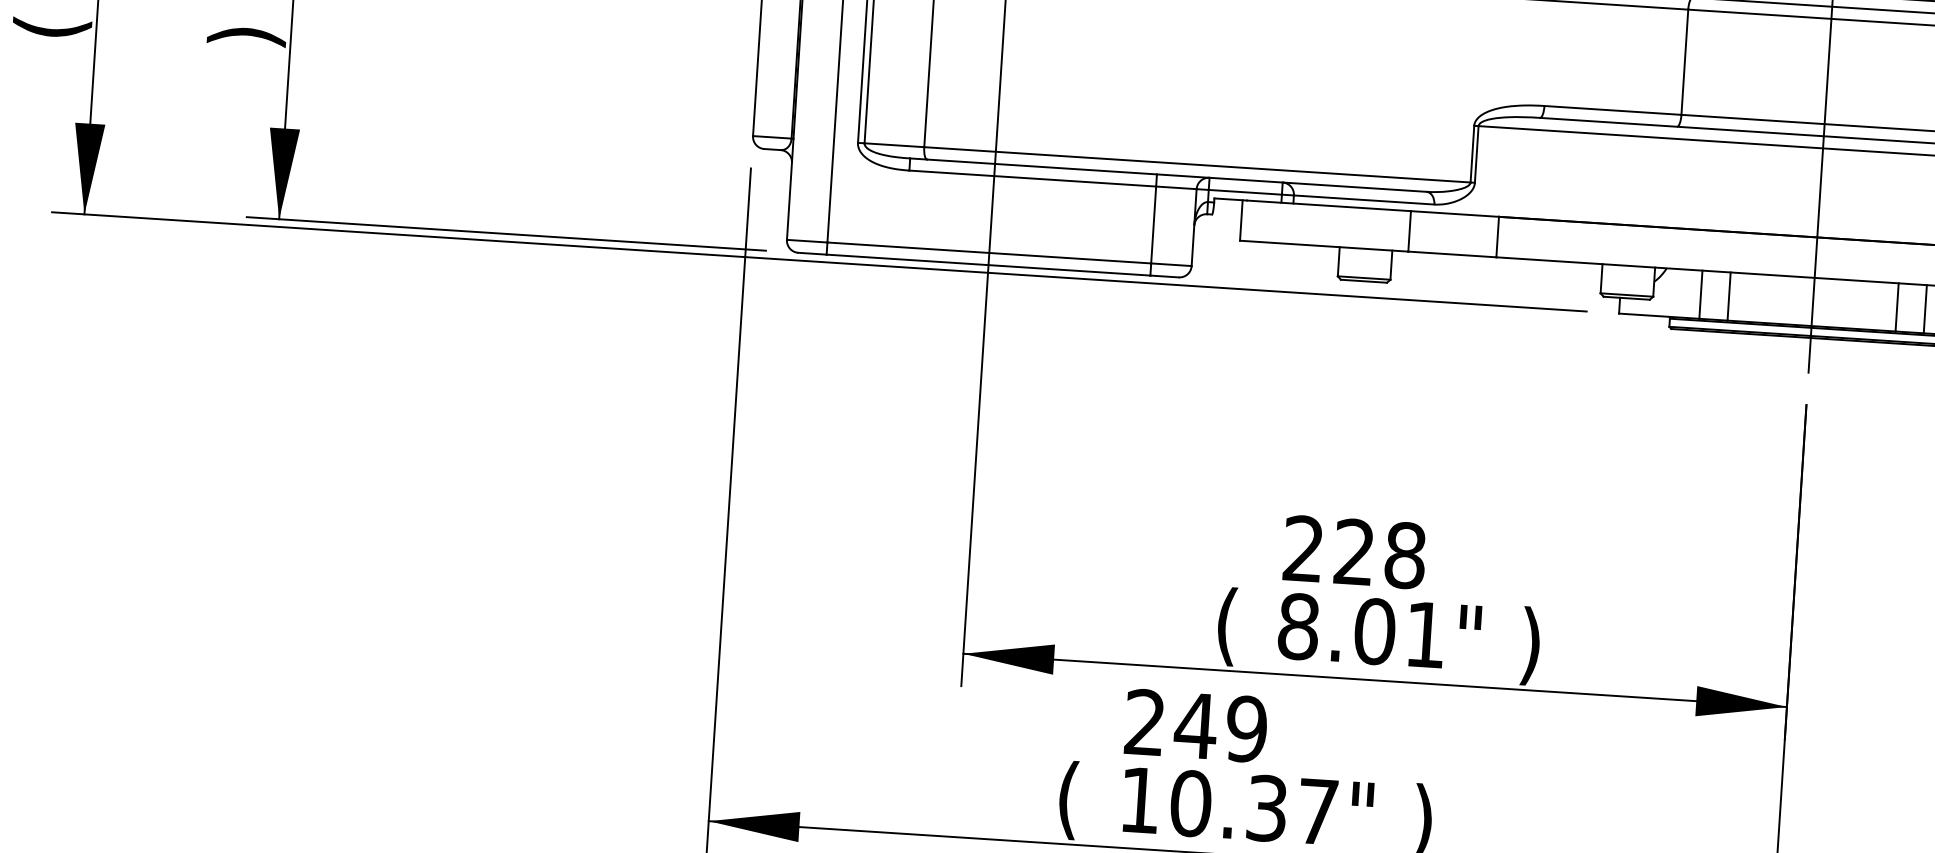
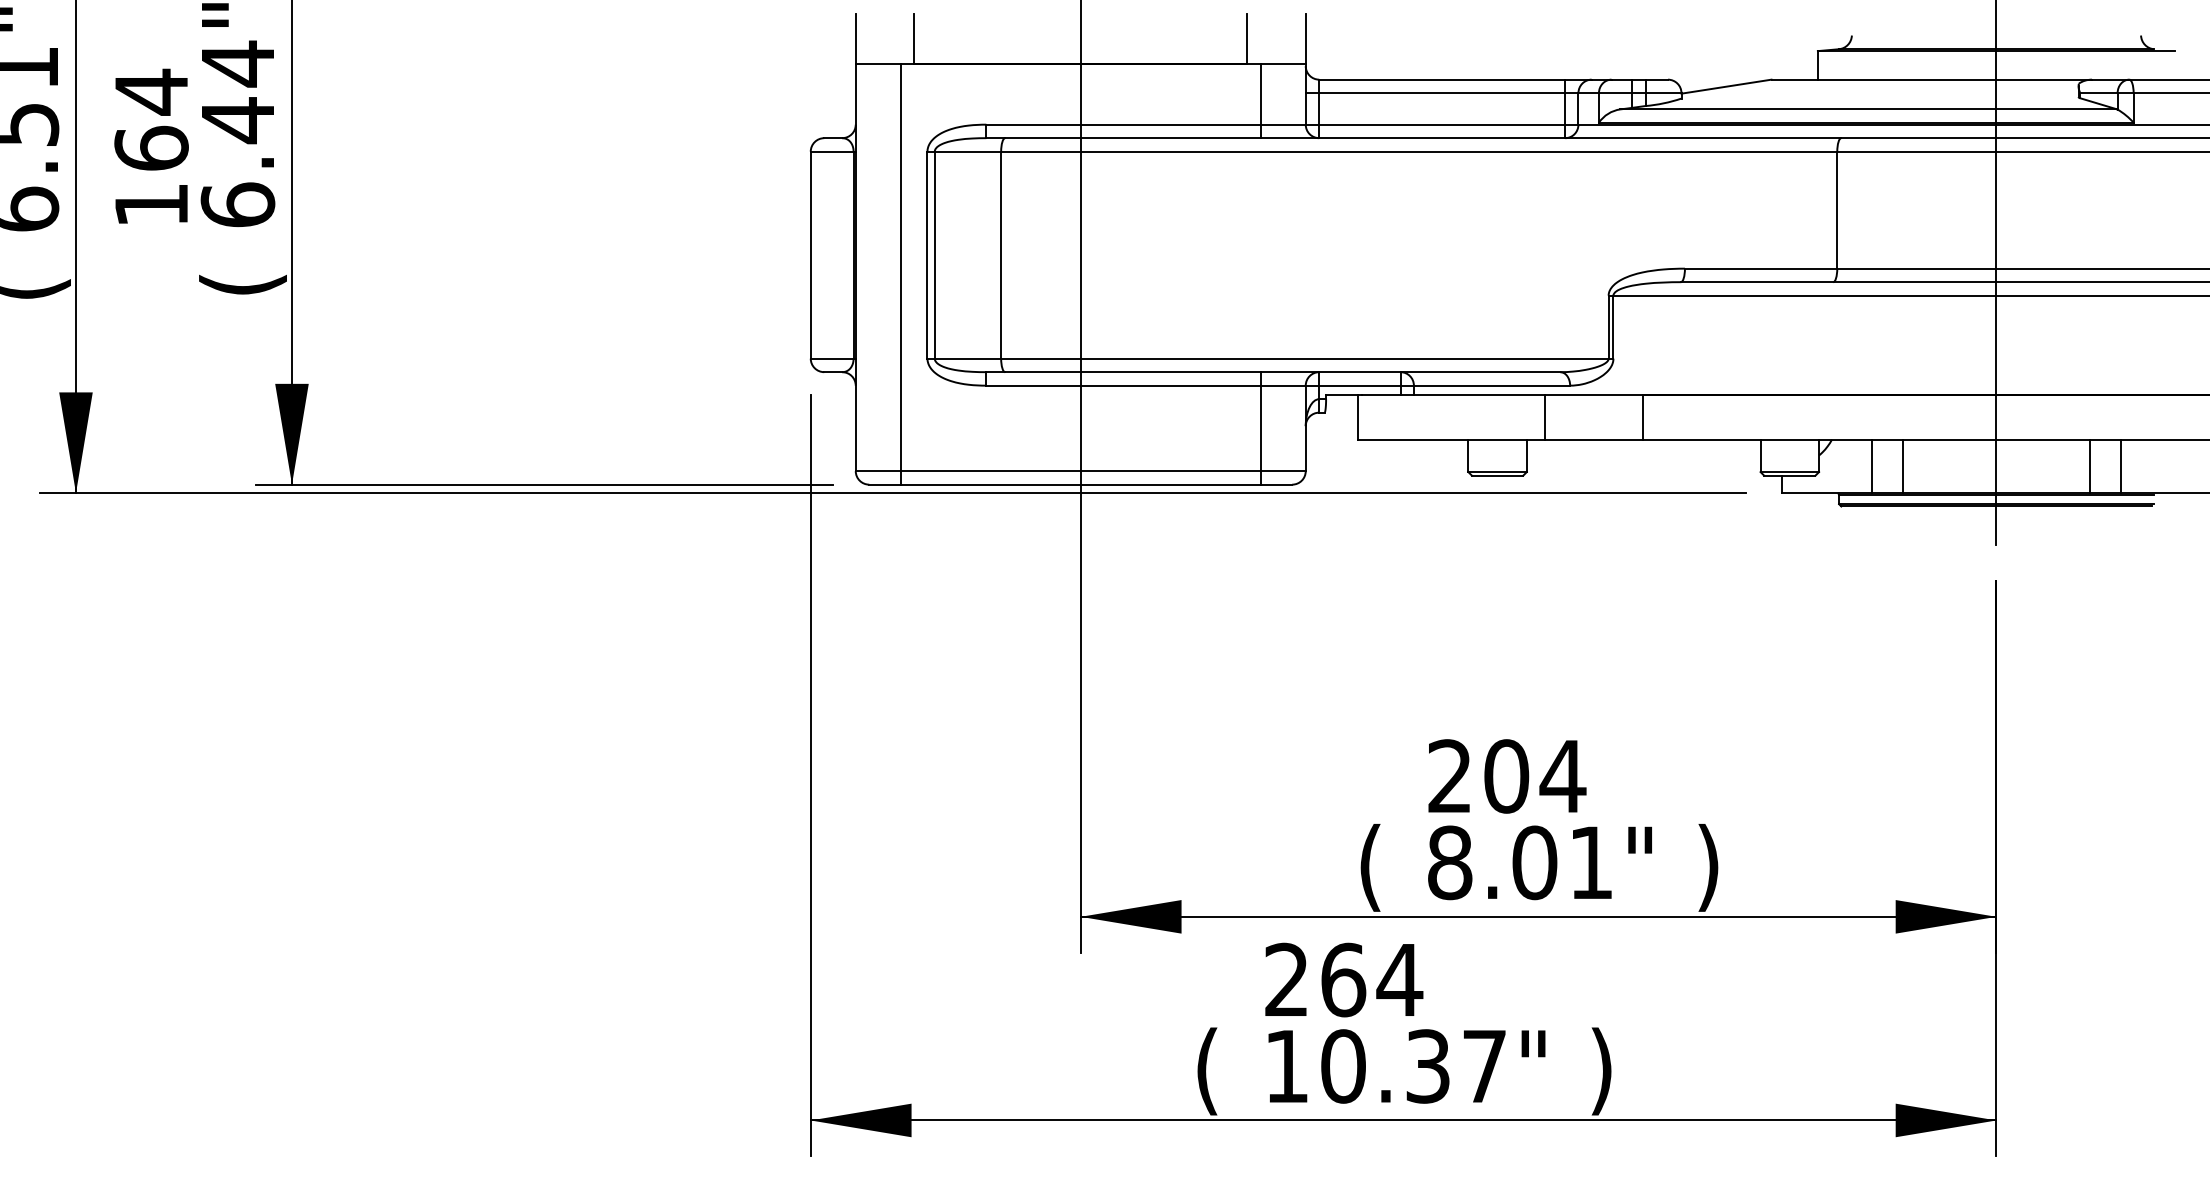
text: (246, 36) -> (242, 284), ) -> (
text: (1380, 554) -> (1535, 776), 228 -> 204
text: (1221, 727) -> (1371, 979), 249 -> 264

